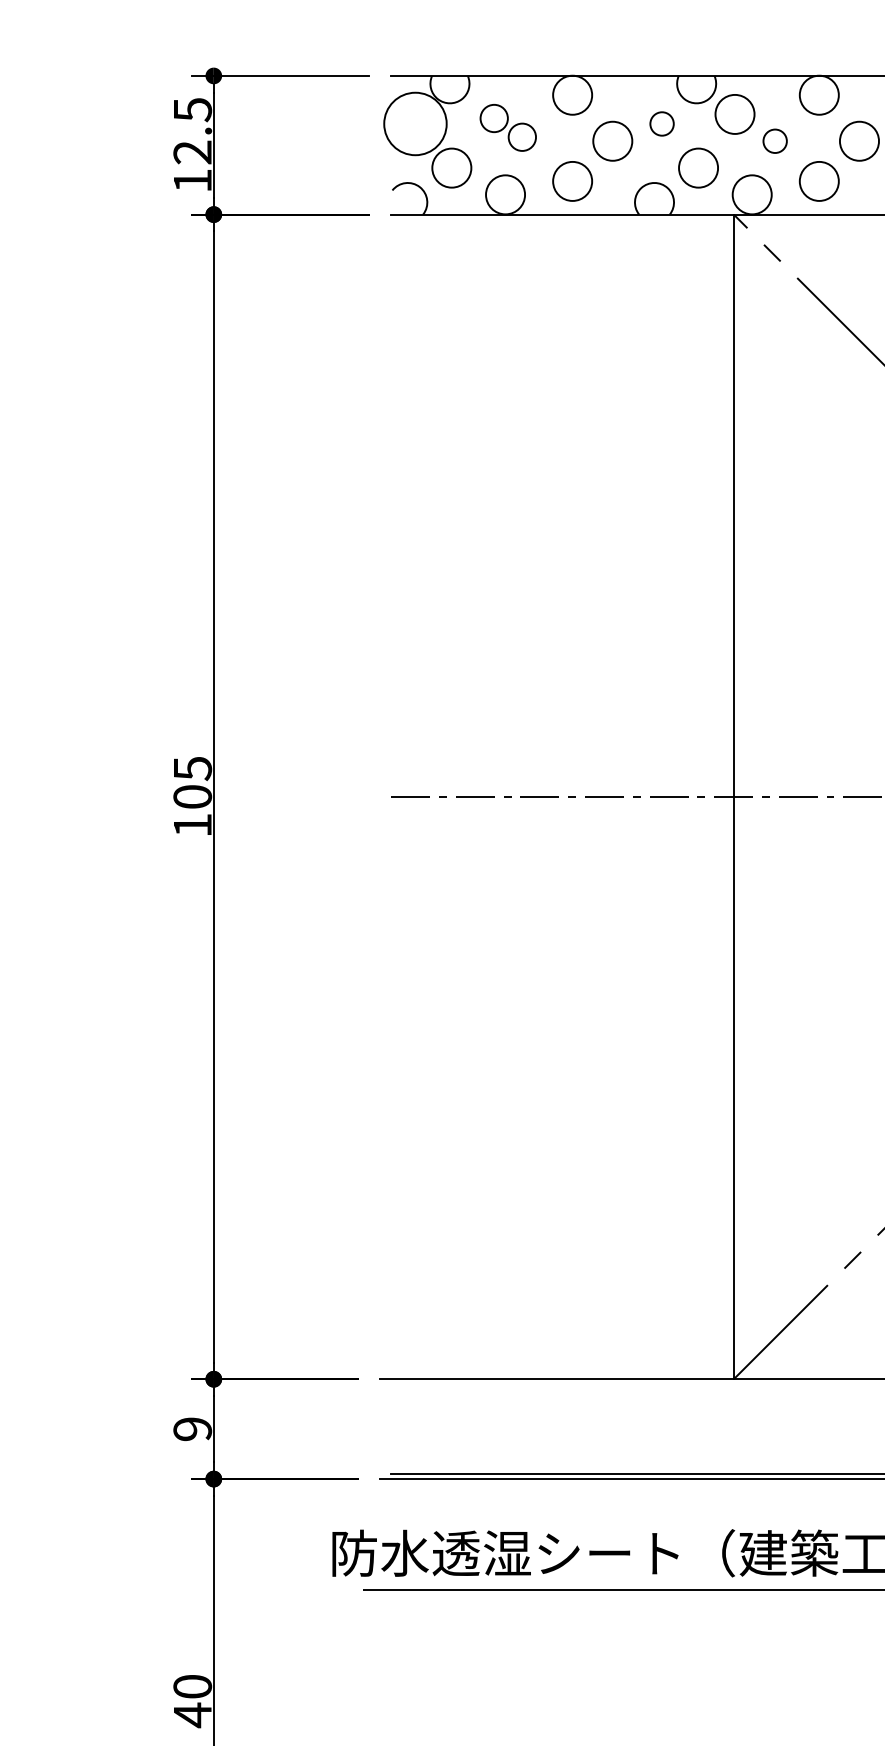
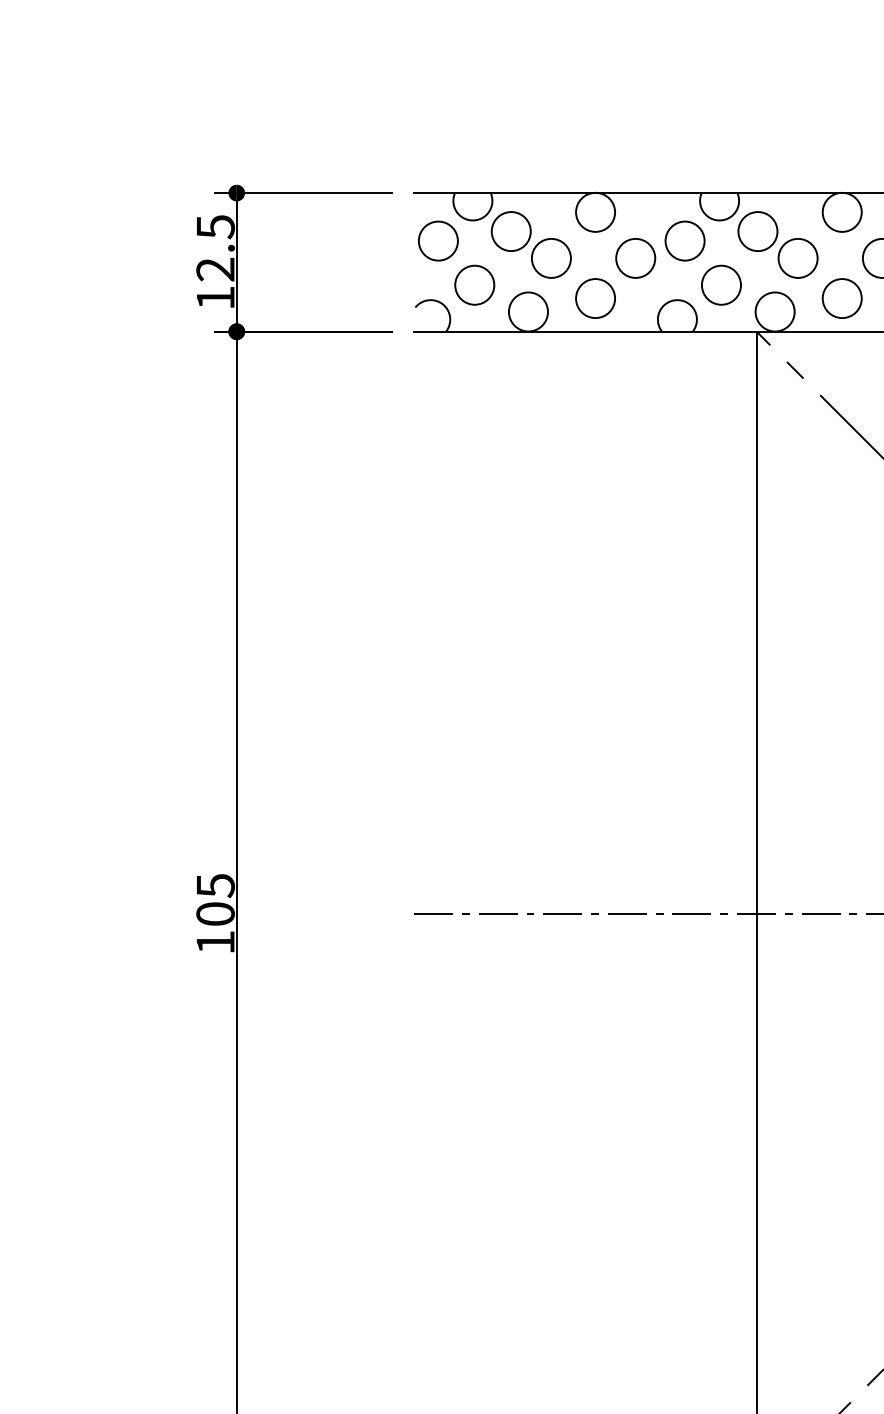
circle: (414, 123) -> (437, 240), size x0.62
circle: (661, 123) -> (684, 240), size x1.67
part: (507, 127) -> (530, 244), size x1.43
circle: (774, 140) -> (797, 257), size x1.67

